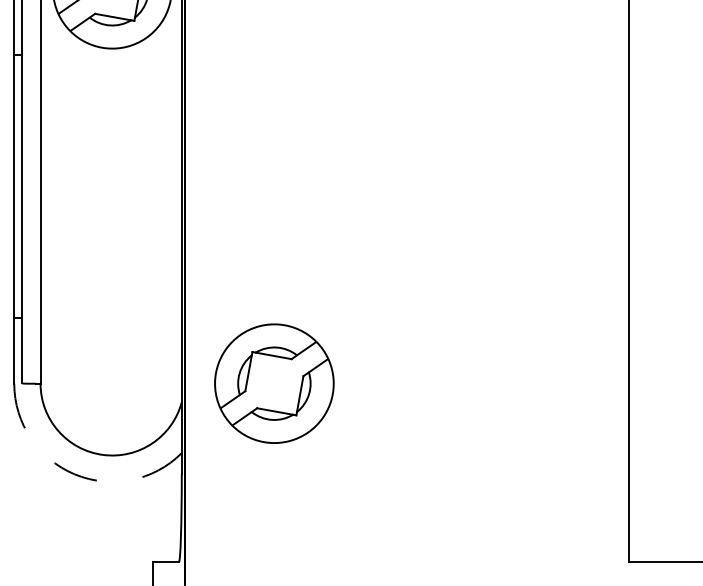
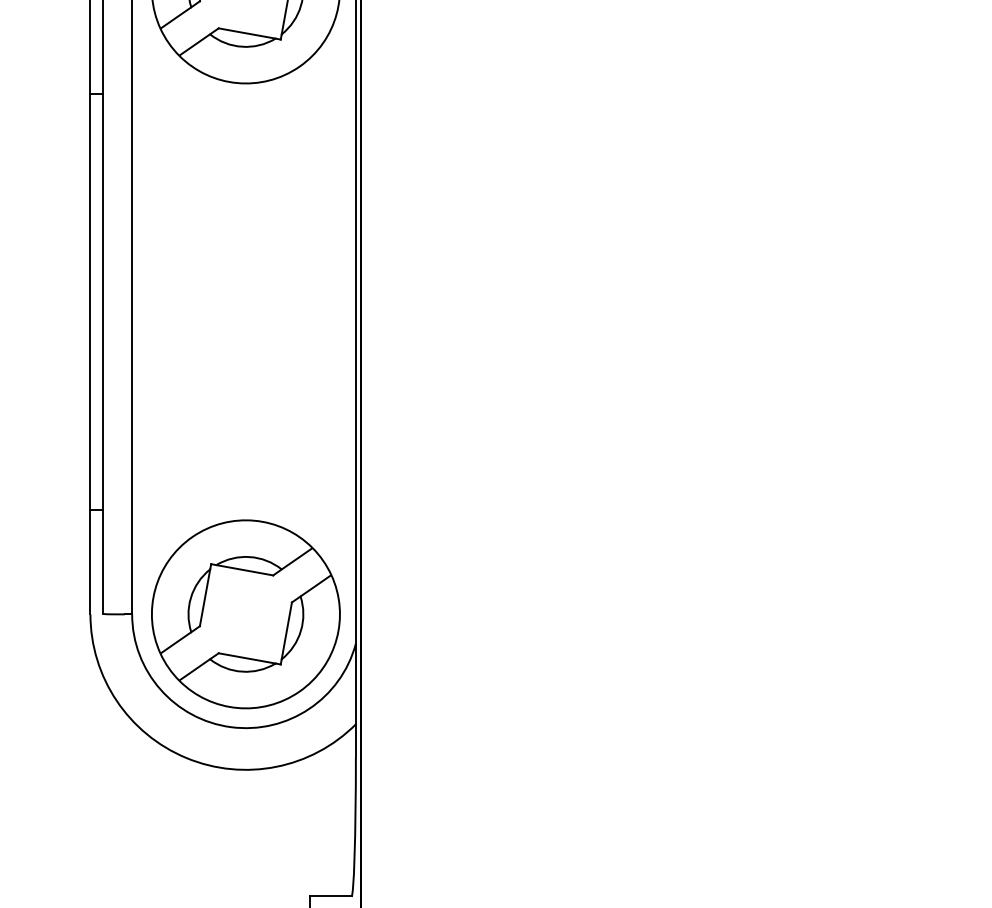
part: (274, 383) -> (246, 614), moved
arc: (74, 474) -> (185, 758), dashed -> solid

